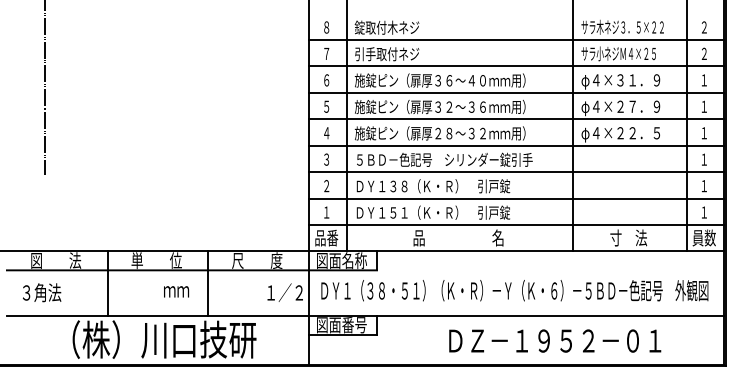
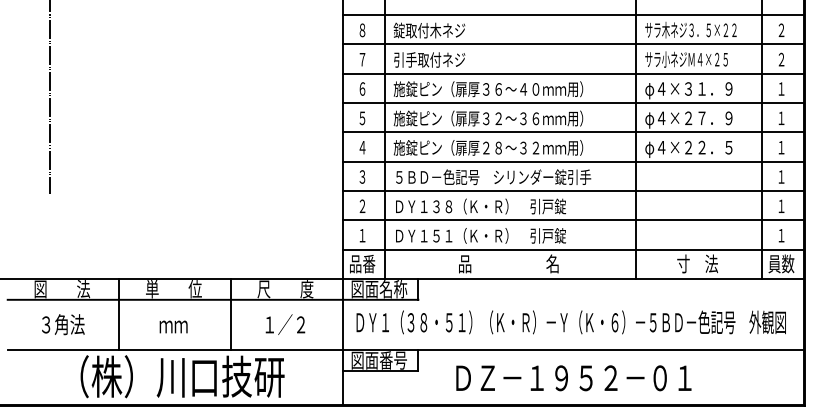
line: (516, 13) -> (573, 14), added
text: (176, 291) -> (173, 326), moved
text: (42, 292) -> (63, 324), moved
text: (284, 292) -> (284, 324), moved
text: (555, 340) -> (574, 377), moved

